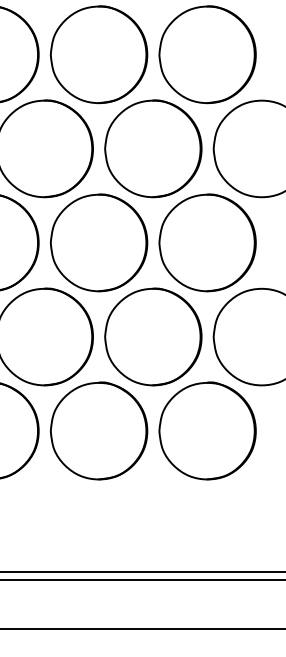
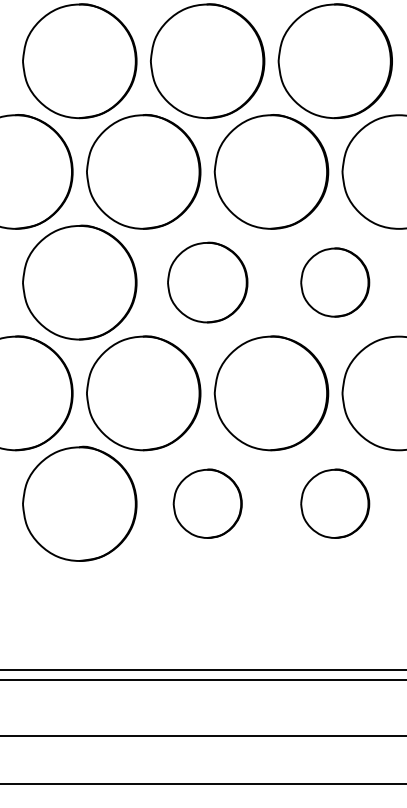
part: (98, 242) -> (207, 282), size x0.7
part: (206, 242) -> (334, 282), size x0.6
part: (98, 430) -> (207, 503), size x0.6
part: (206, 430) -> (334, 503), size x0.6

